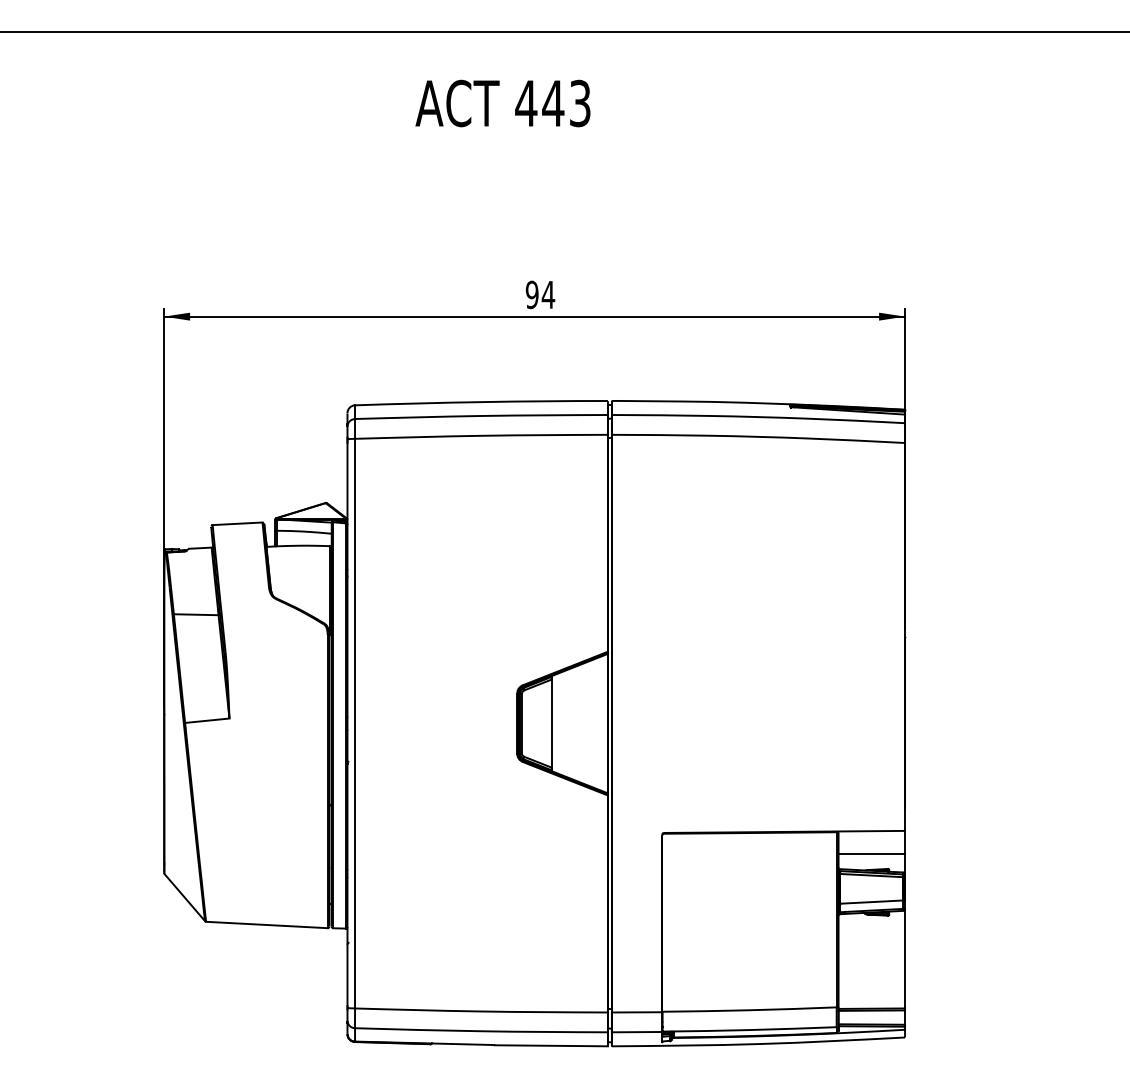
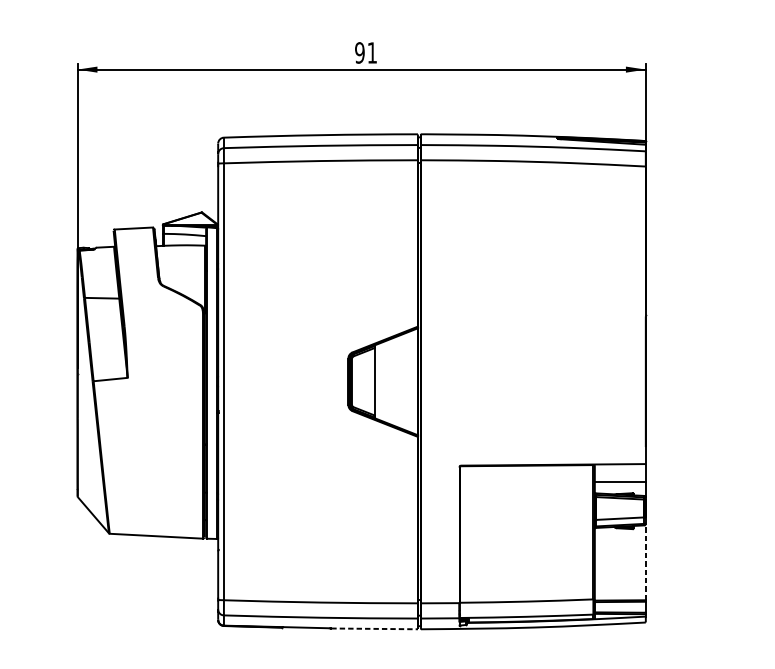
text: (548, 294) -> (372, 52), 94 -> 91
line: (905, 958) -> (646, 561), solid -> dashed
line: (551, 1045) -> (374, 628), solid -> dashed

